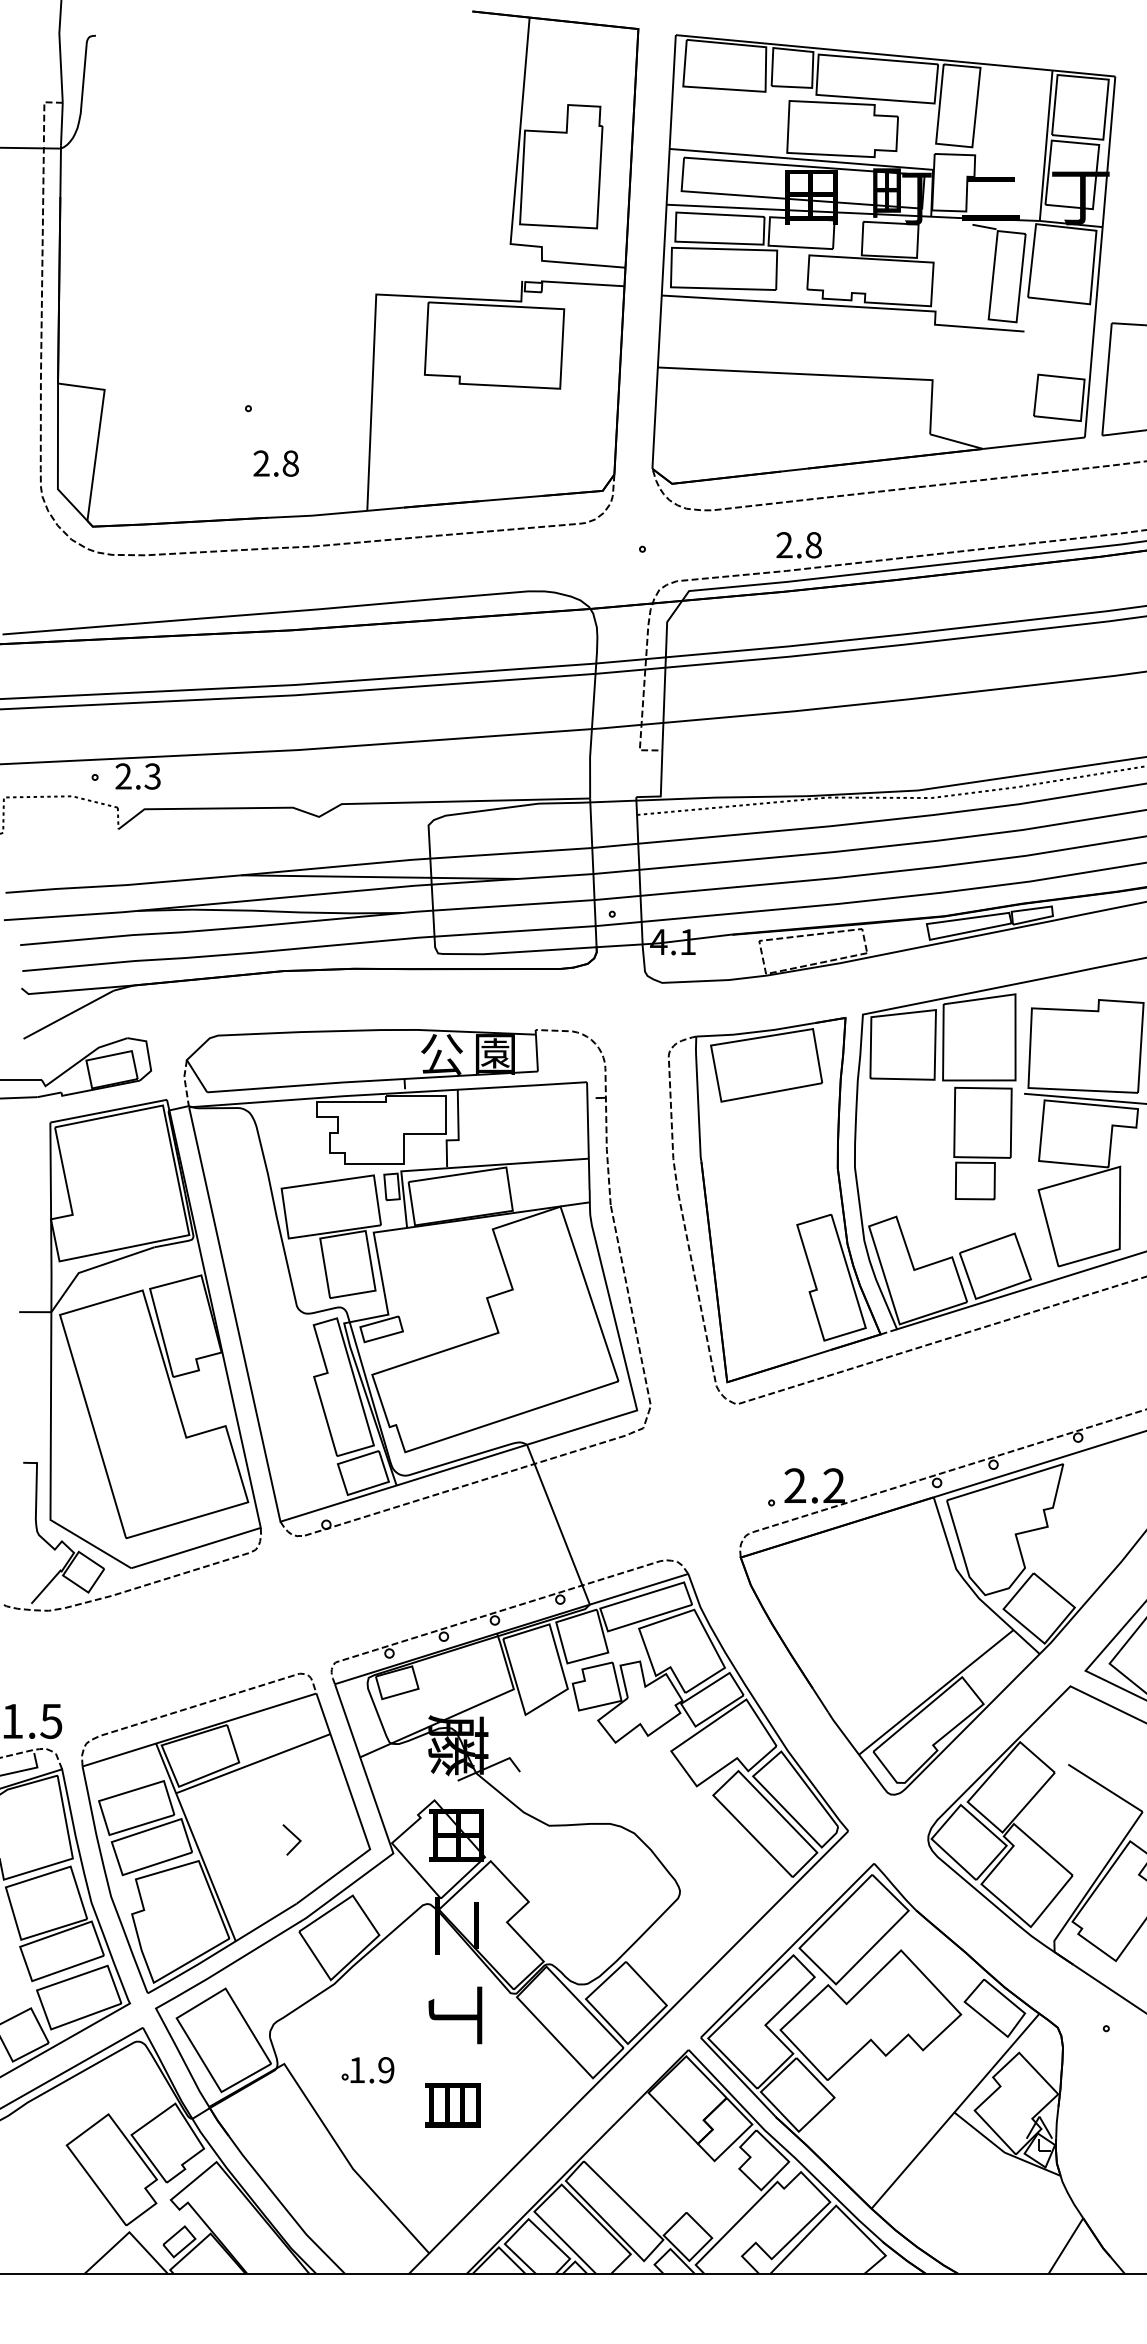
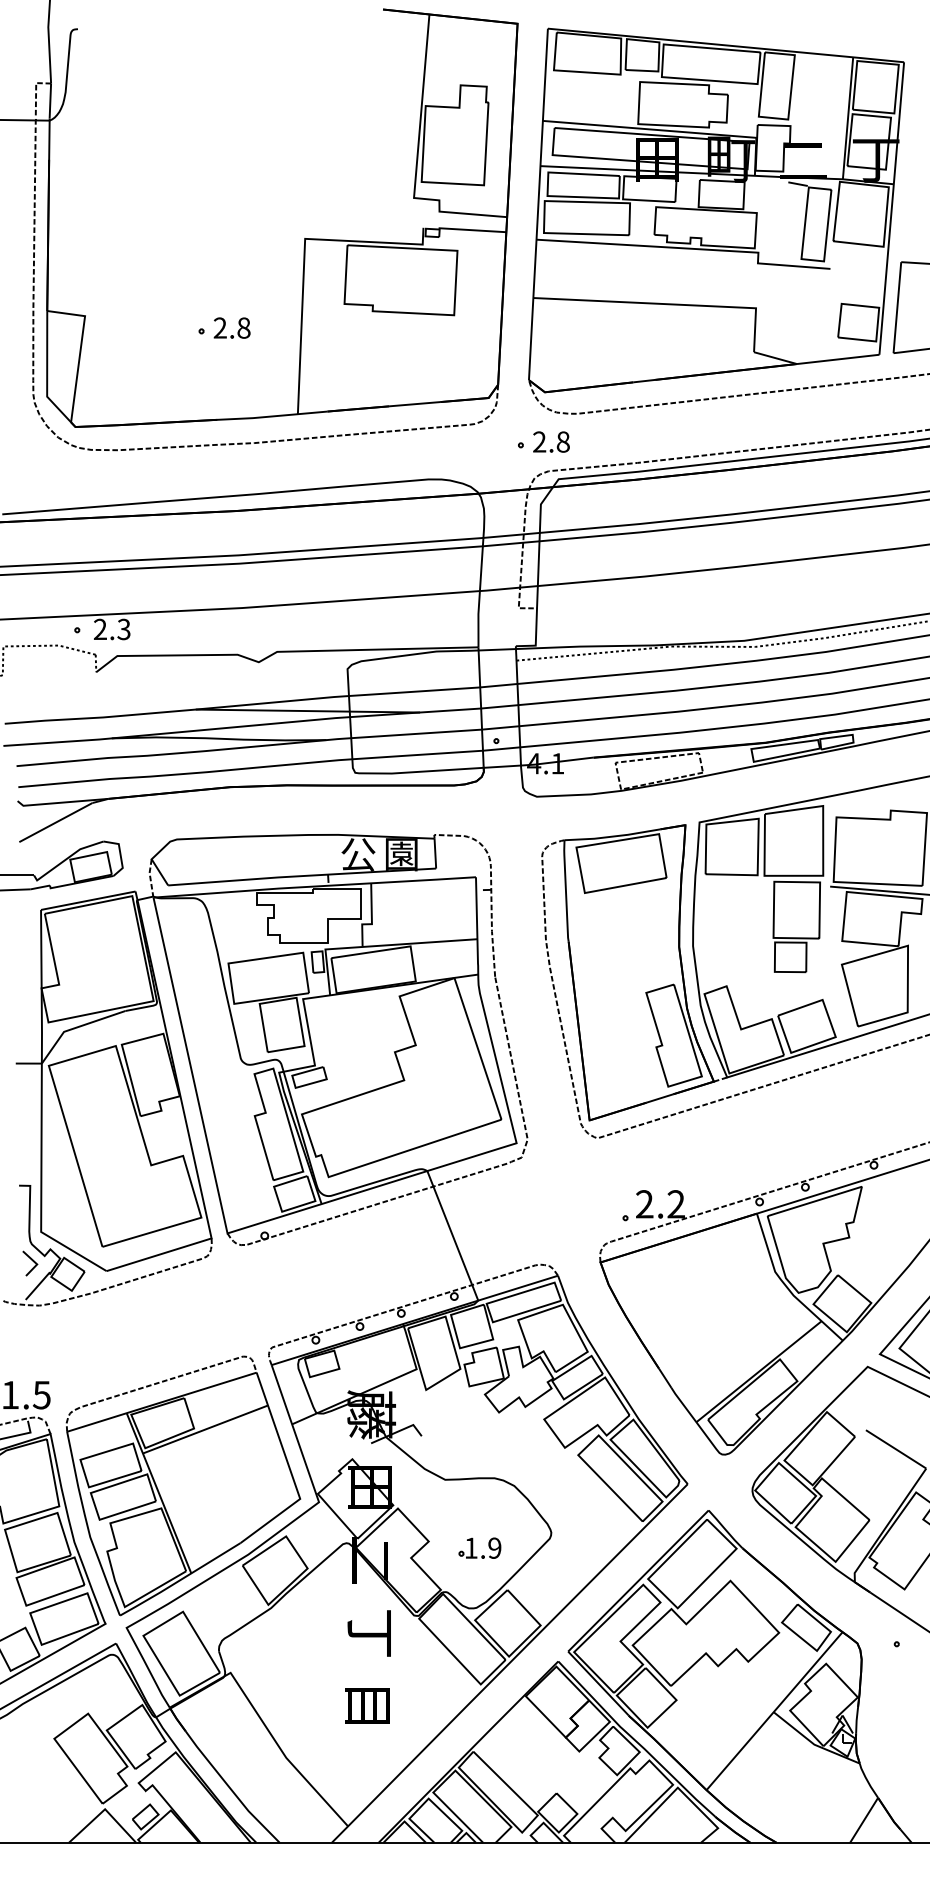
text: (275, 463) -> (231, 328), moved
text: (798, 545) -> (550, 442), moved
line: (294, 1836) -> (32, 1260), moved
part: (359, 2070) -> (473, 1548), moved

